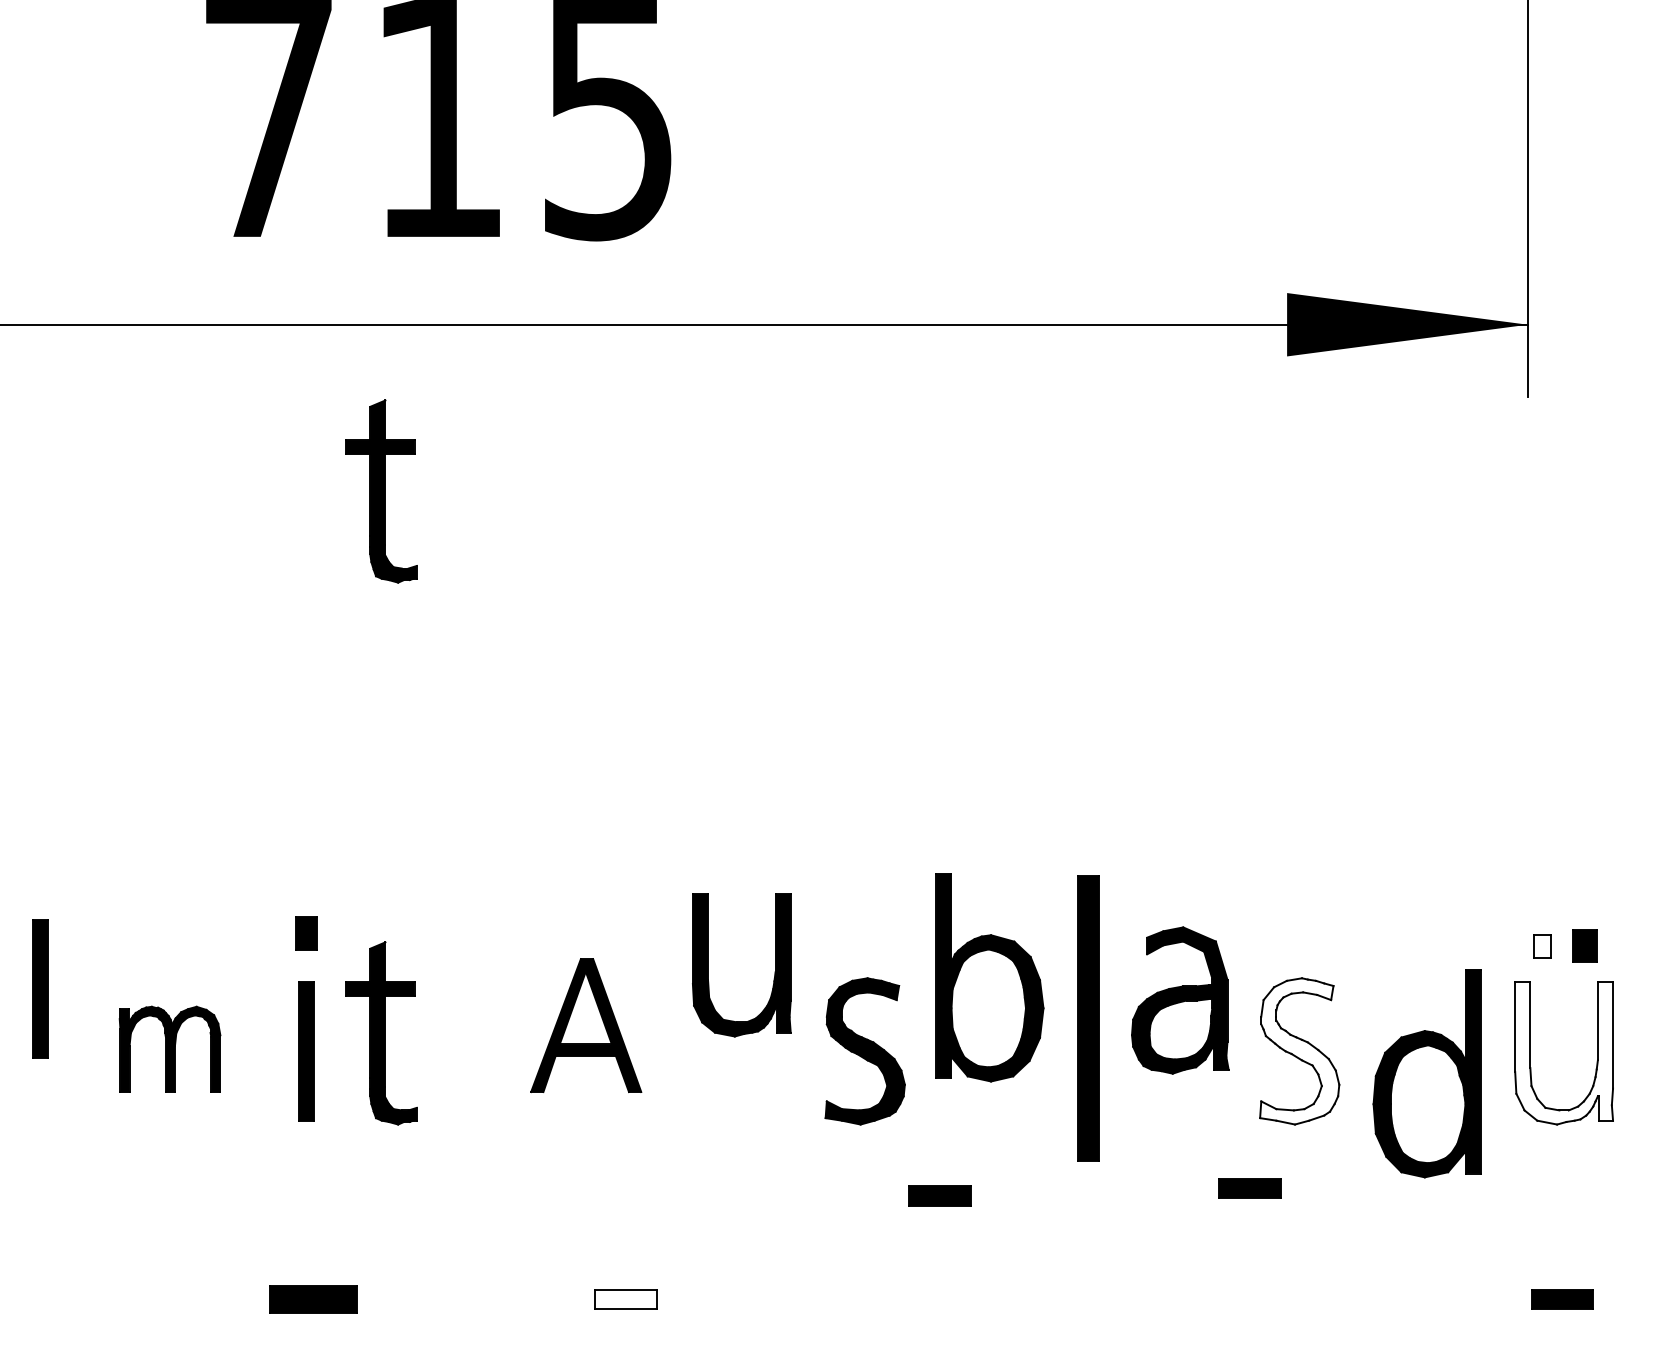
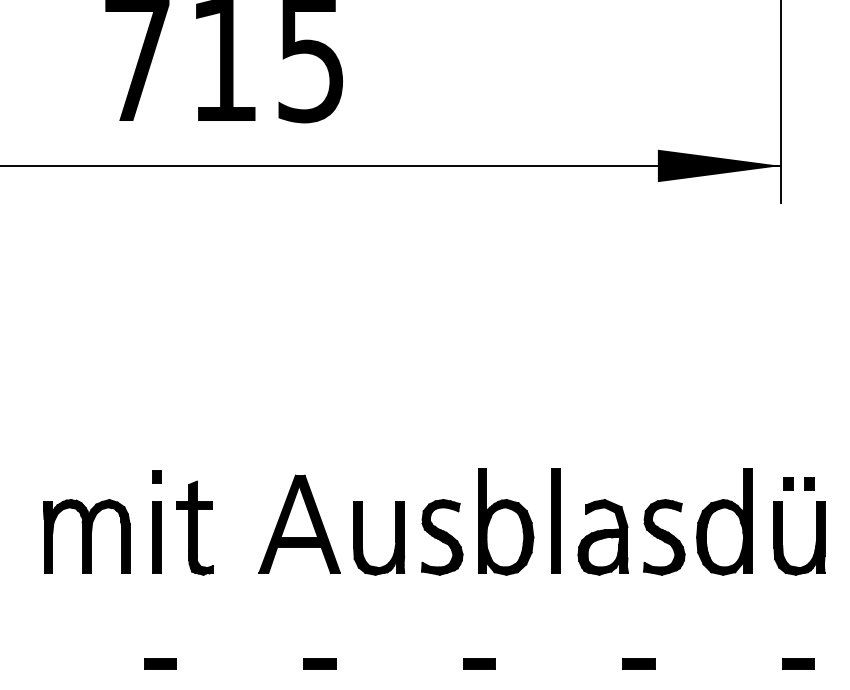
part: (380, 490) -> (194, 250), removed
part: (306, 932) -> (156, 476), size x0.71
fill: (1542, 945) -> (788, 483), added
part: (1583, 945) -> (809, 483), size x0.71
part: (773, 965) -> (395, 538), moved
part: (990, 977) -> (506, 521), moved
part: (40, 988) -> (20, 505), removed
part: (1178, 1000) -> (602, 537), moved
part: (1086, 1018) -> (555, 520), size x0.71
part: (585, 1024) -> (299, 523), size x1.43
part: (169, 1049) -> (86, 536), size x1.67
fill: (1300, 1051) -> (664, 537), added
fill: (1564, 1053) -> (799, 538), added
part: (1427, 1073) -> (724, 521), moved
part: (1249, 1186) -> (638, 663), moved
part: (940, 1194) -> (479, 663), moved
part: (314, 1298) -> (160, 663), size x0.71
fill: (625, 1300) -> (319, 664), added

